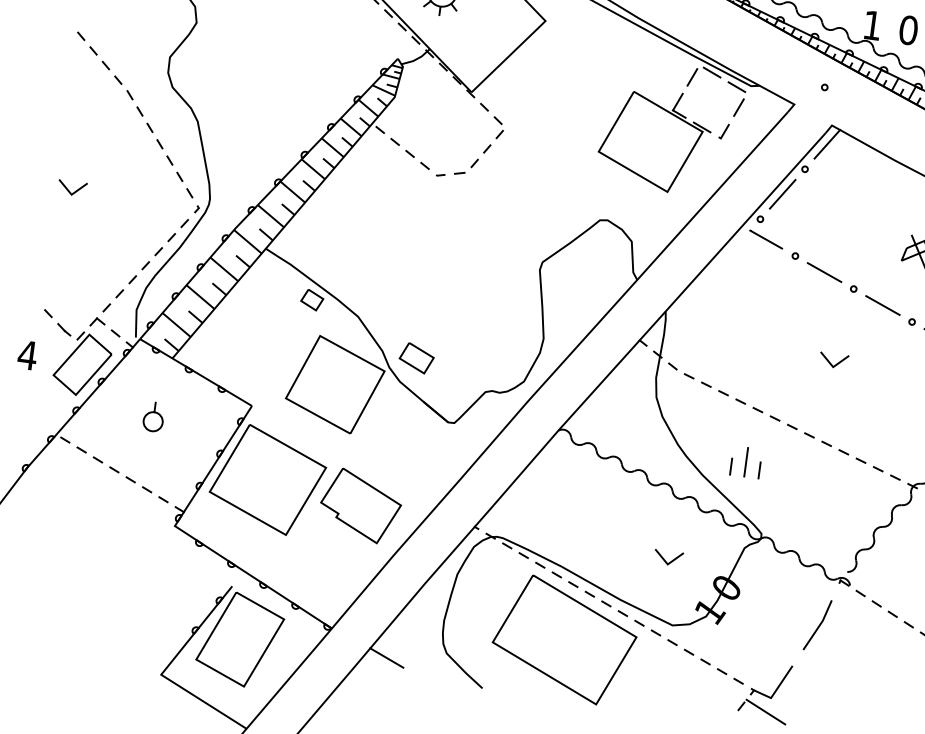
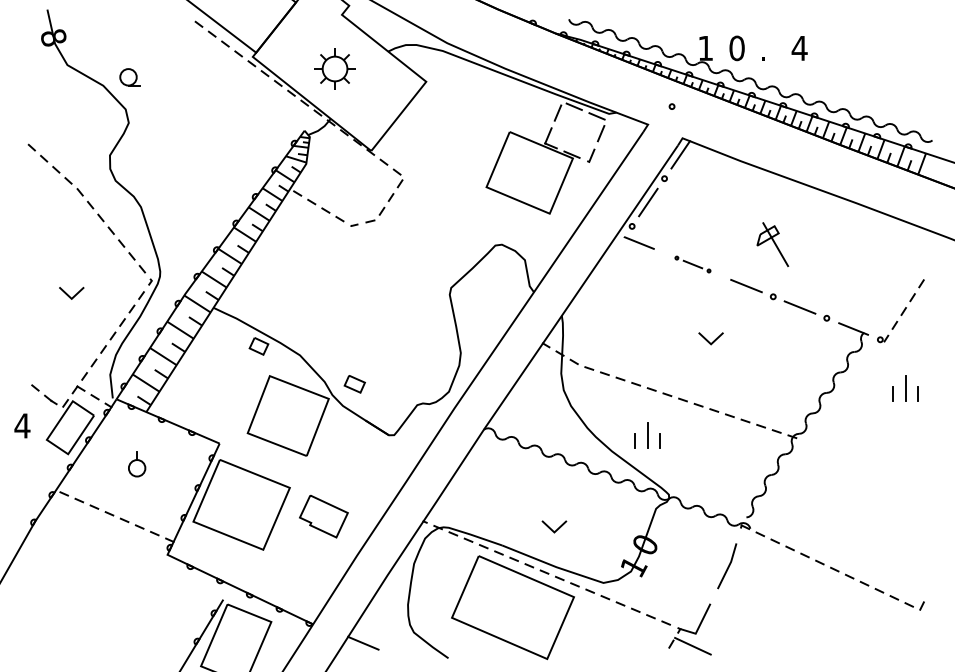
line: (68, 189) -> (68, 294), moved
part: (824, 272) -> (692, 264), size x0.6
part: (416, 358) -> (354, 384), size x0.7
part: (360, 505) -> (323, 516), size x0.7
line: (665, 559) -> (551, 528), moved

